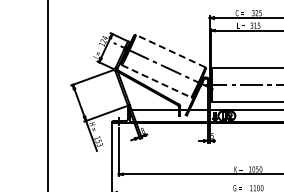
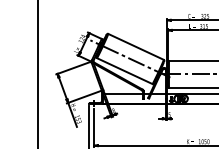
line: (170, 50) -> (135, 46), dashed -> solid
line: (157, 81) -> (125, 71), dashed -> solid

